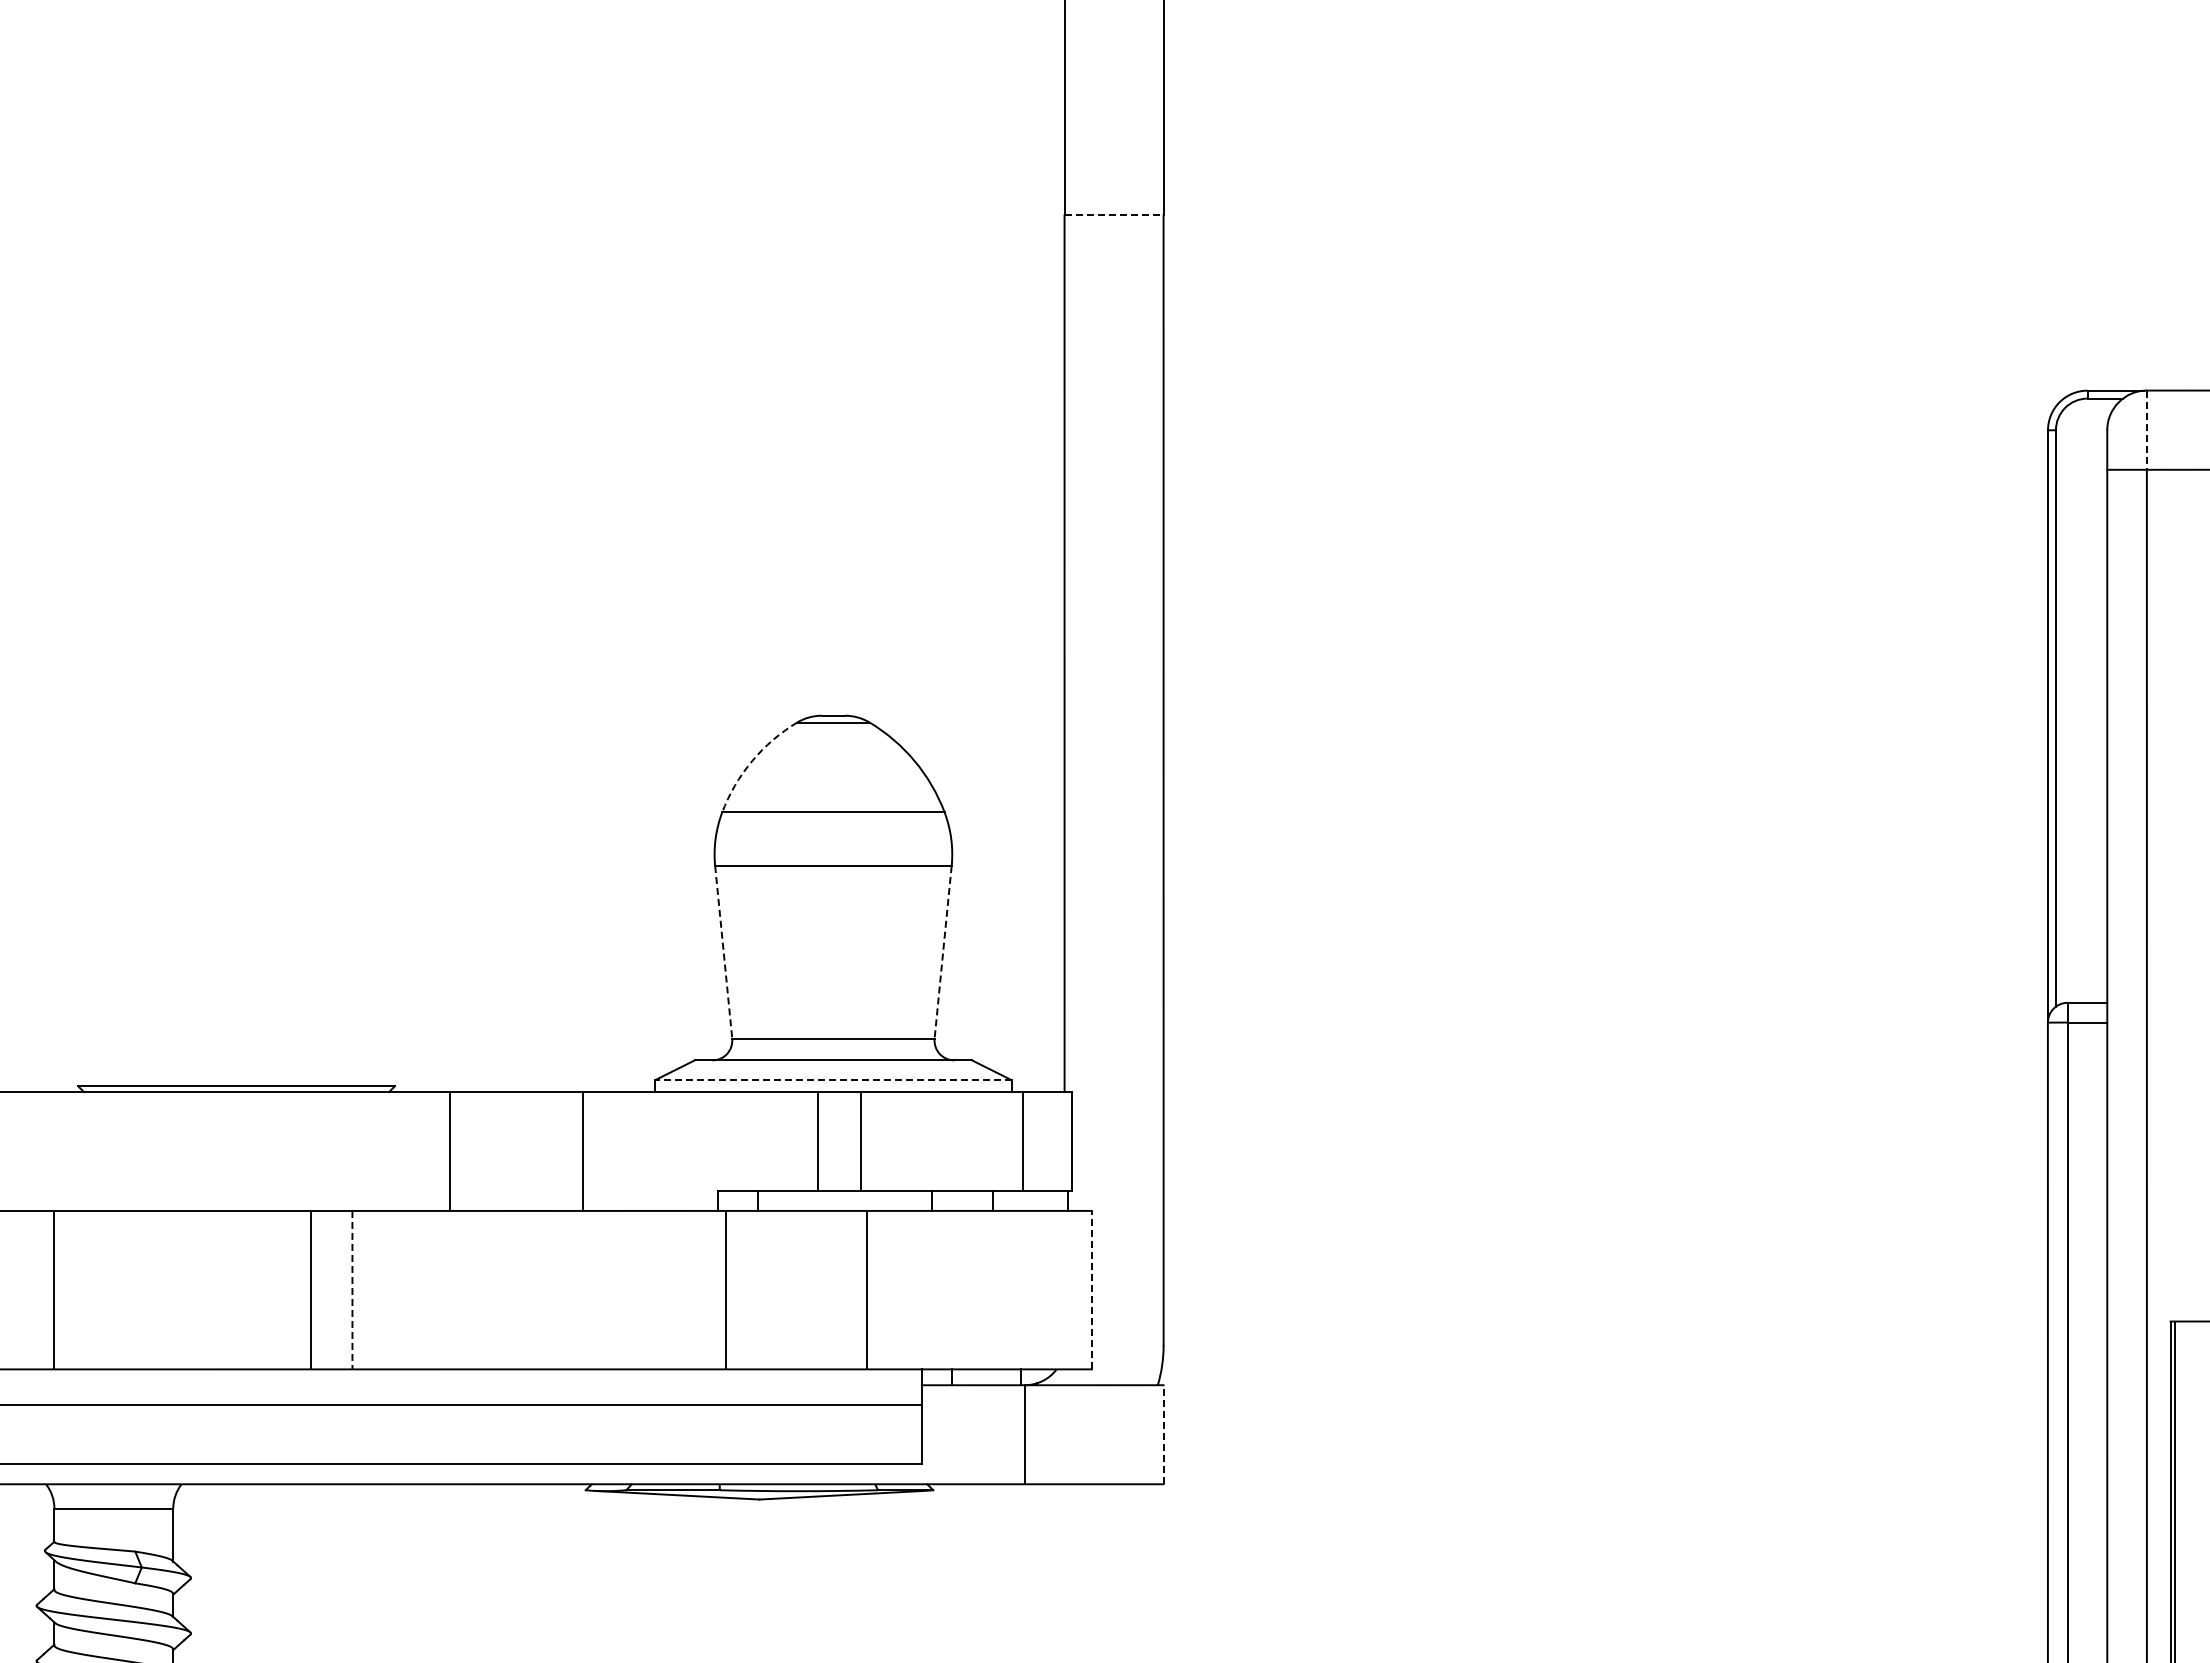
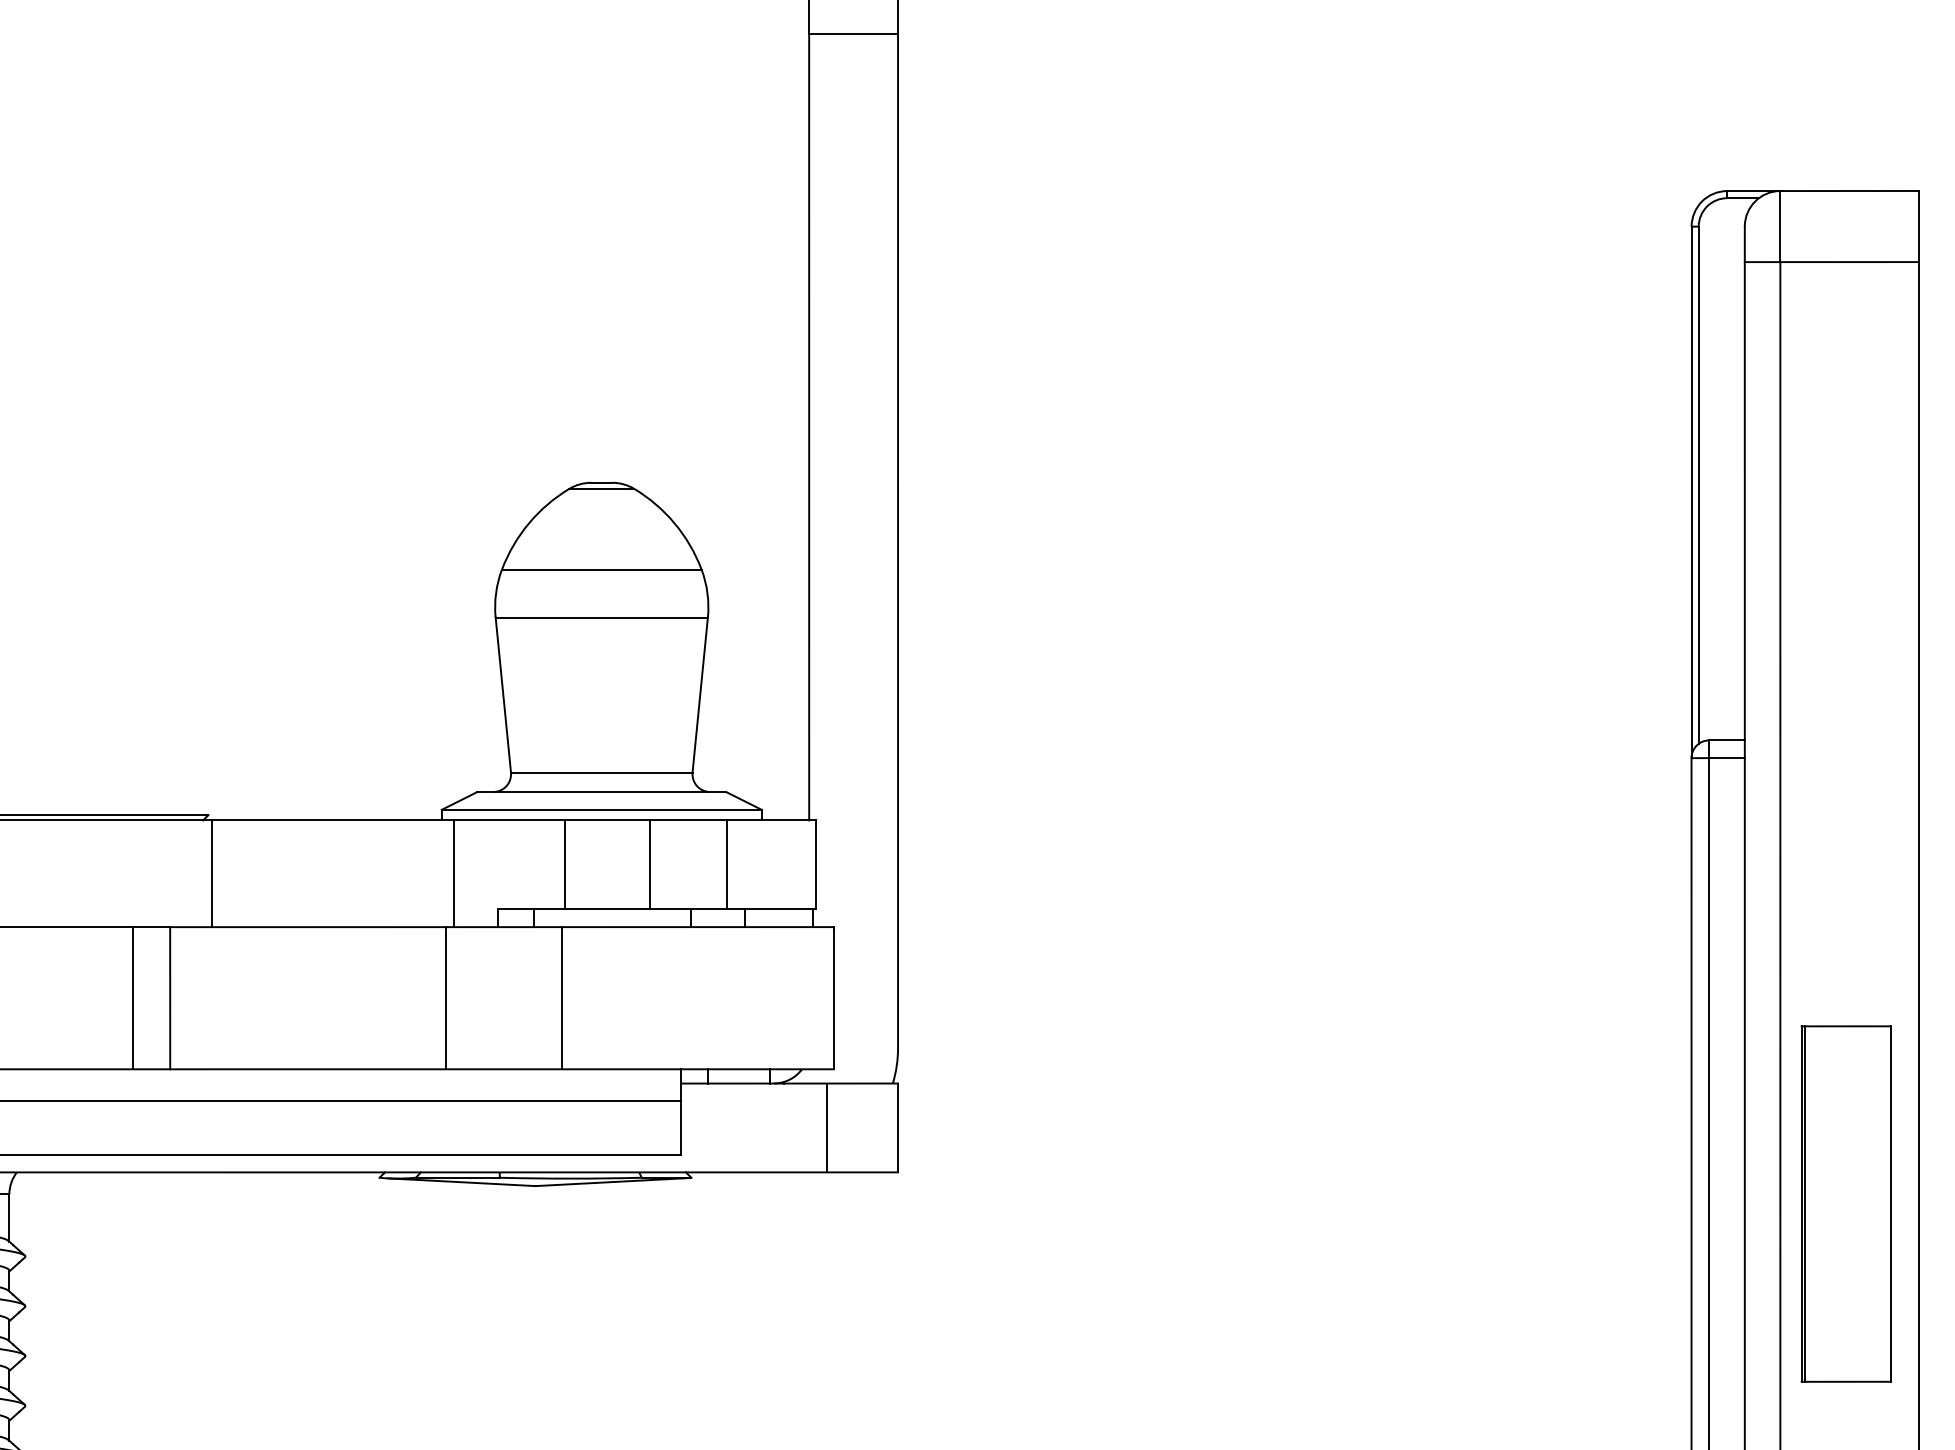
line: (1114, 215) -> (853, 33), dashed -> solid
line: (2146, 430) -> (1780, 226), dashed -> solid
arc: (752, 761) -> (529, 523), dashed -> solid
line: (723, 952) -> (503, 695), dashed -> solid
line: (943, 952) -> (700, 695), dashed -> solid
line: (832, 1080) -> (600, 810), dashed -> solid
line: (818, 1141) -> (650, 864), moved
line: (860, 1141) -> (565, 864), moved
line: (1023, 1141) -> (727, 864), moved
line: (450, 1151) -> (212, 873), moved
line: (583, 1151) -> (453, 873), moved
line: (725, 1289) -> (445, 997), moved
line: (867, 1289) -> (562, 997), moved
line: (1091, 1289) -> (833, 997), dashed -> solid
line: (352, 1290) -> (170, 998), dashed -> solid
line: (1025, 1434) -> (827, 1127), moved
line: (1163, 1434) -> (897, 1127), dashed -> solid

